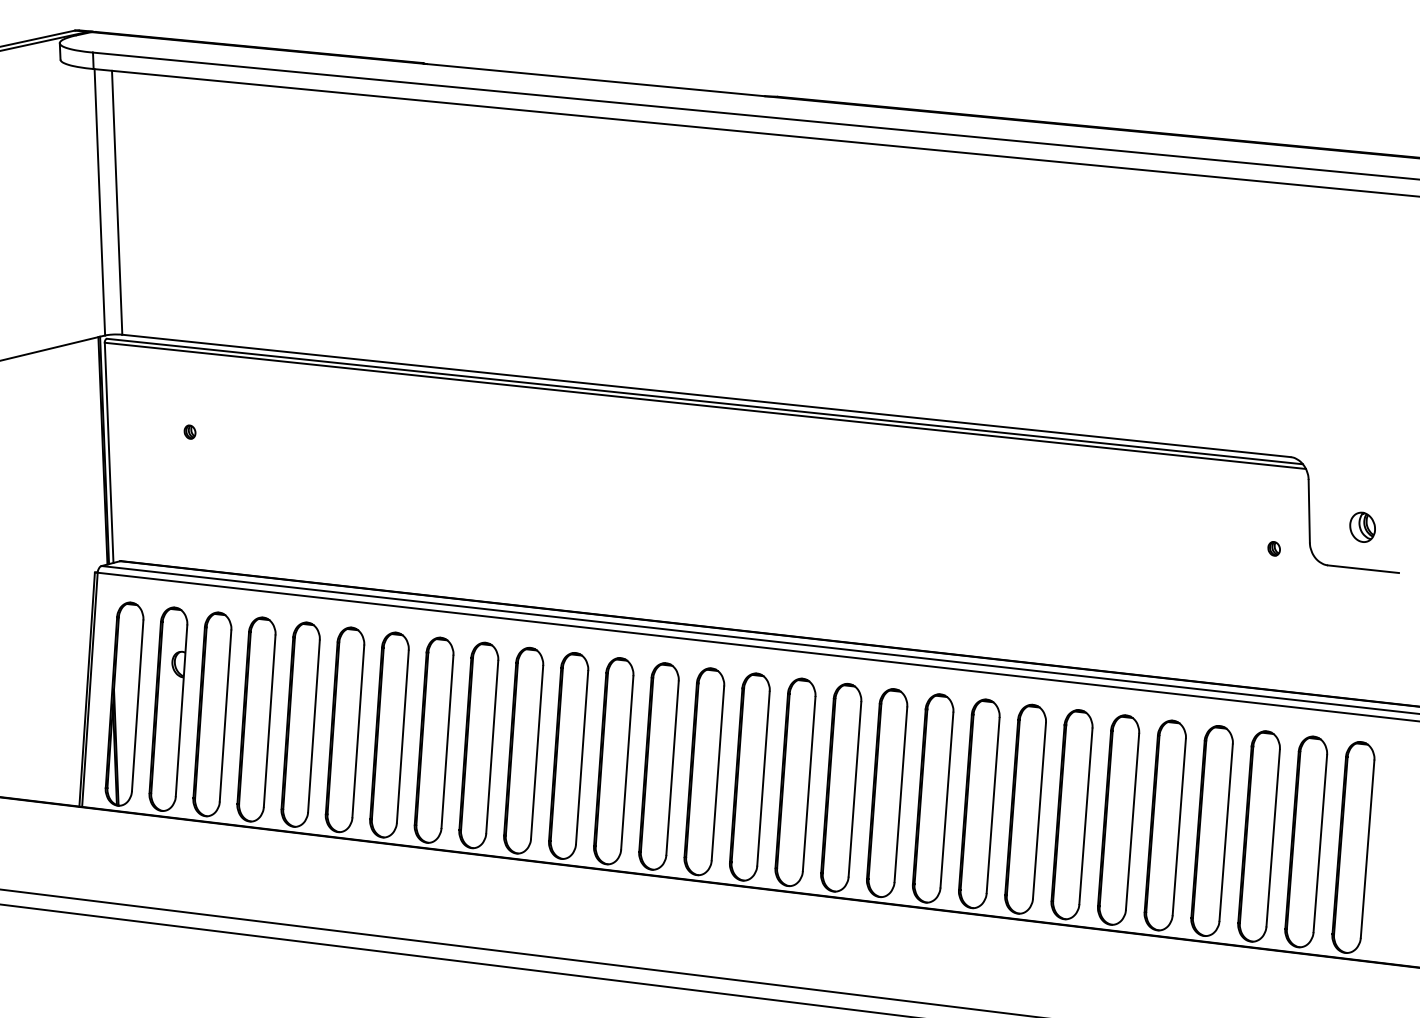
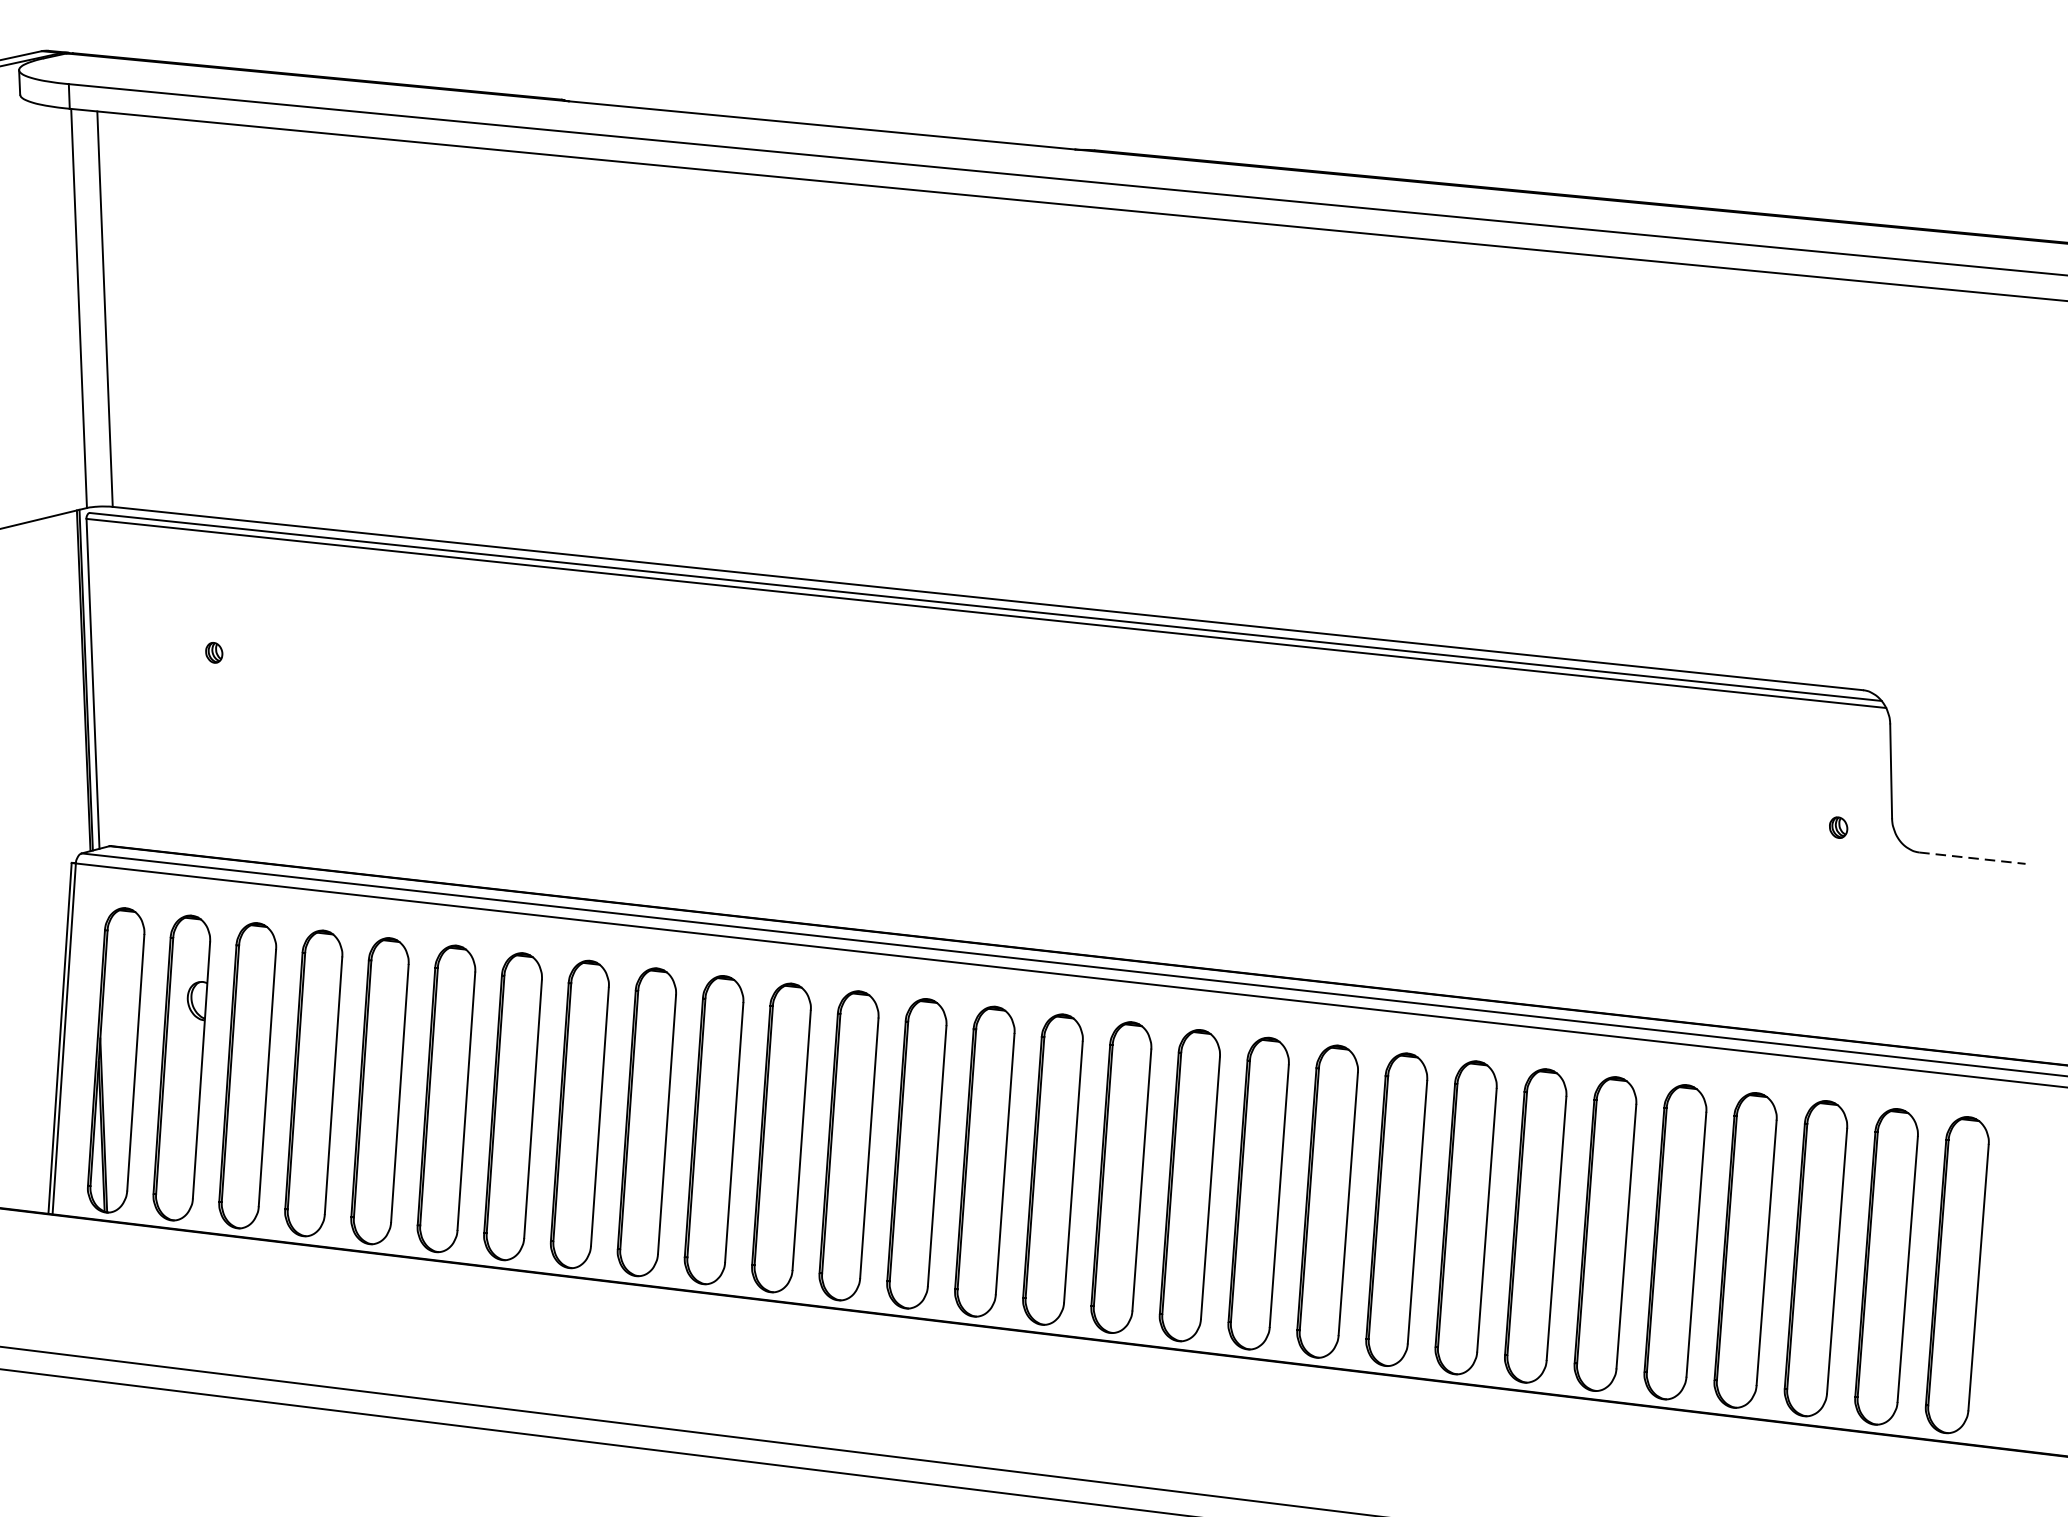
part: (1362, 526) -> (1970, 794), removed
line: (1363, 569) -> (1972, 858), solid -> dashed

